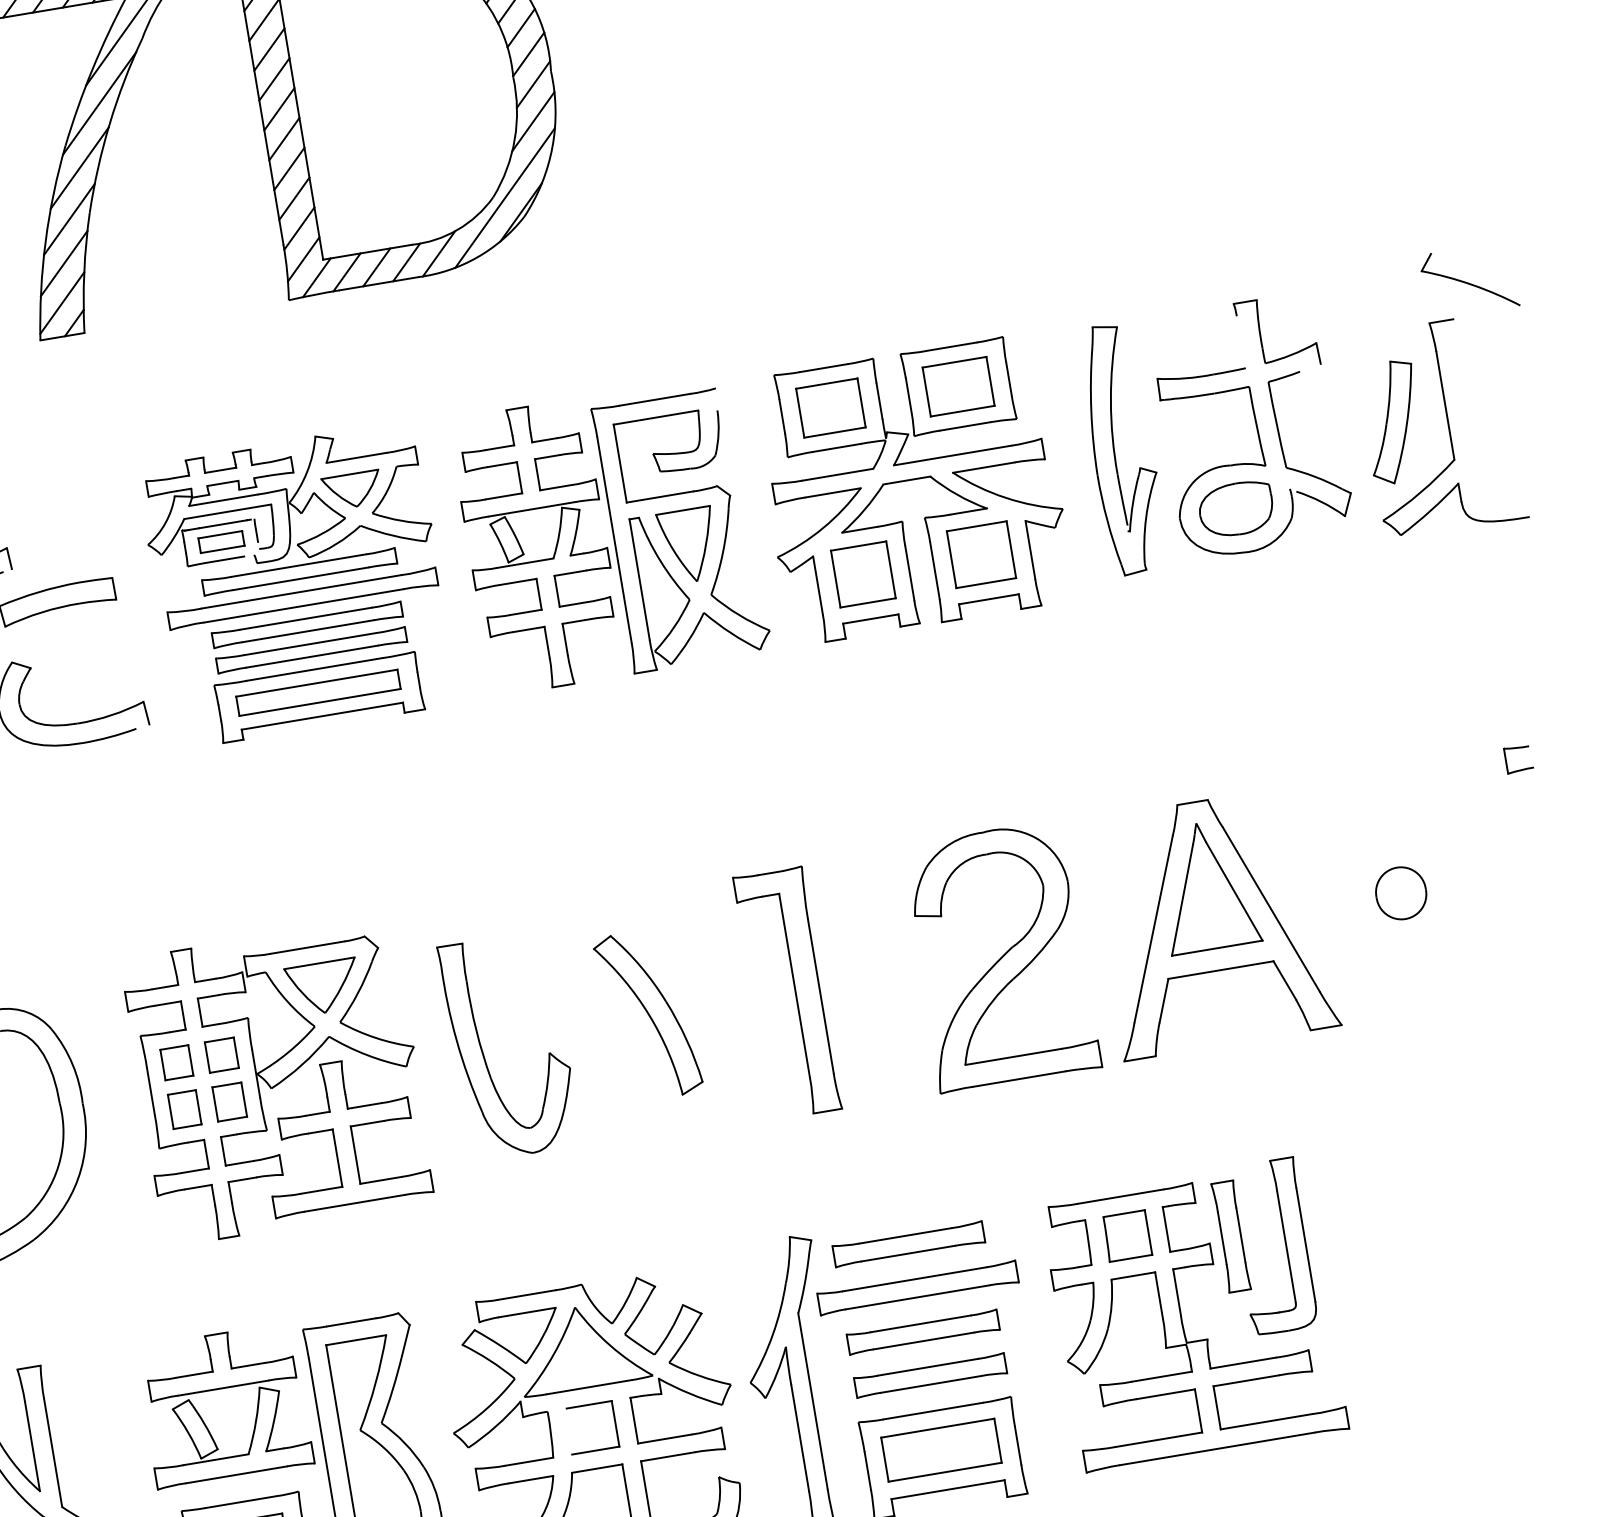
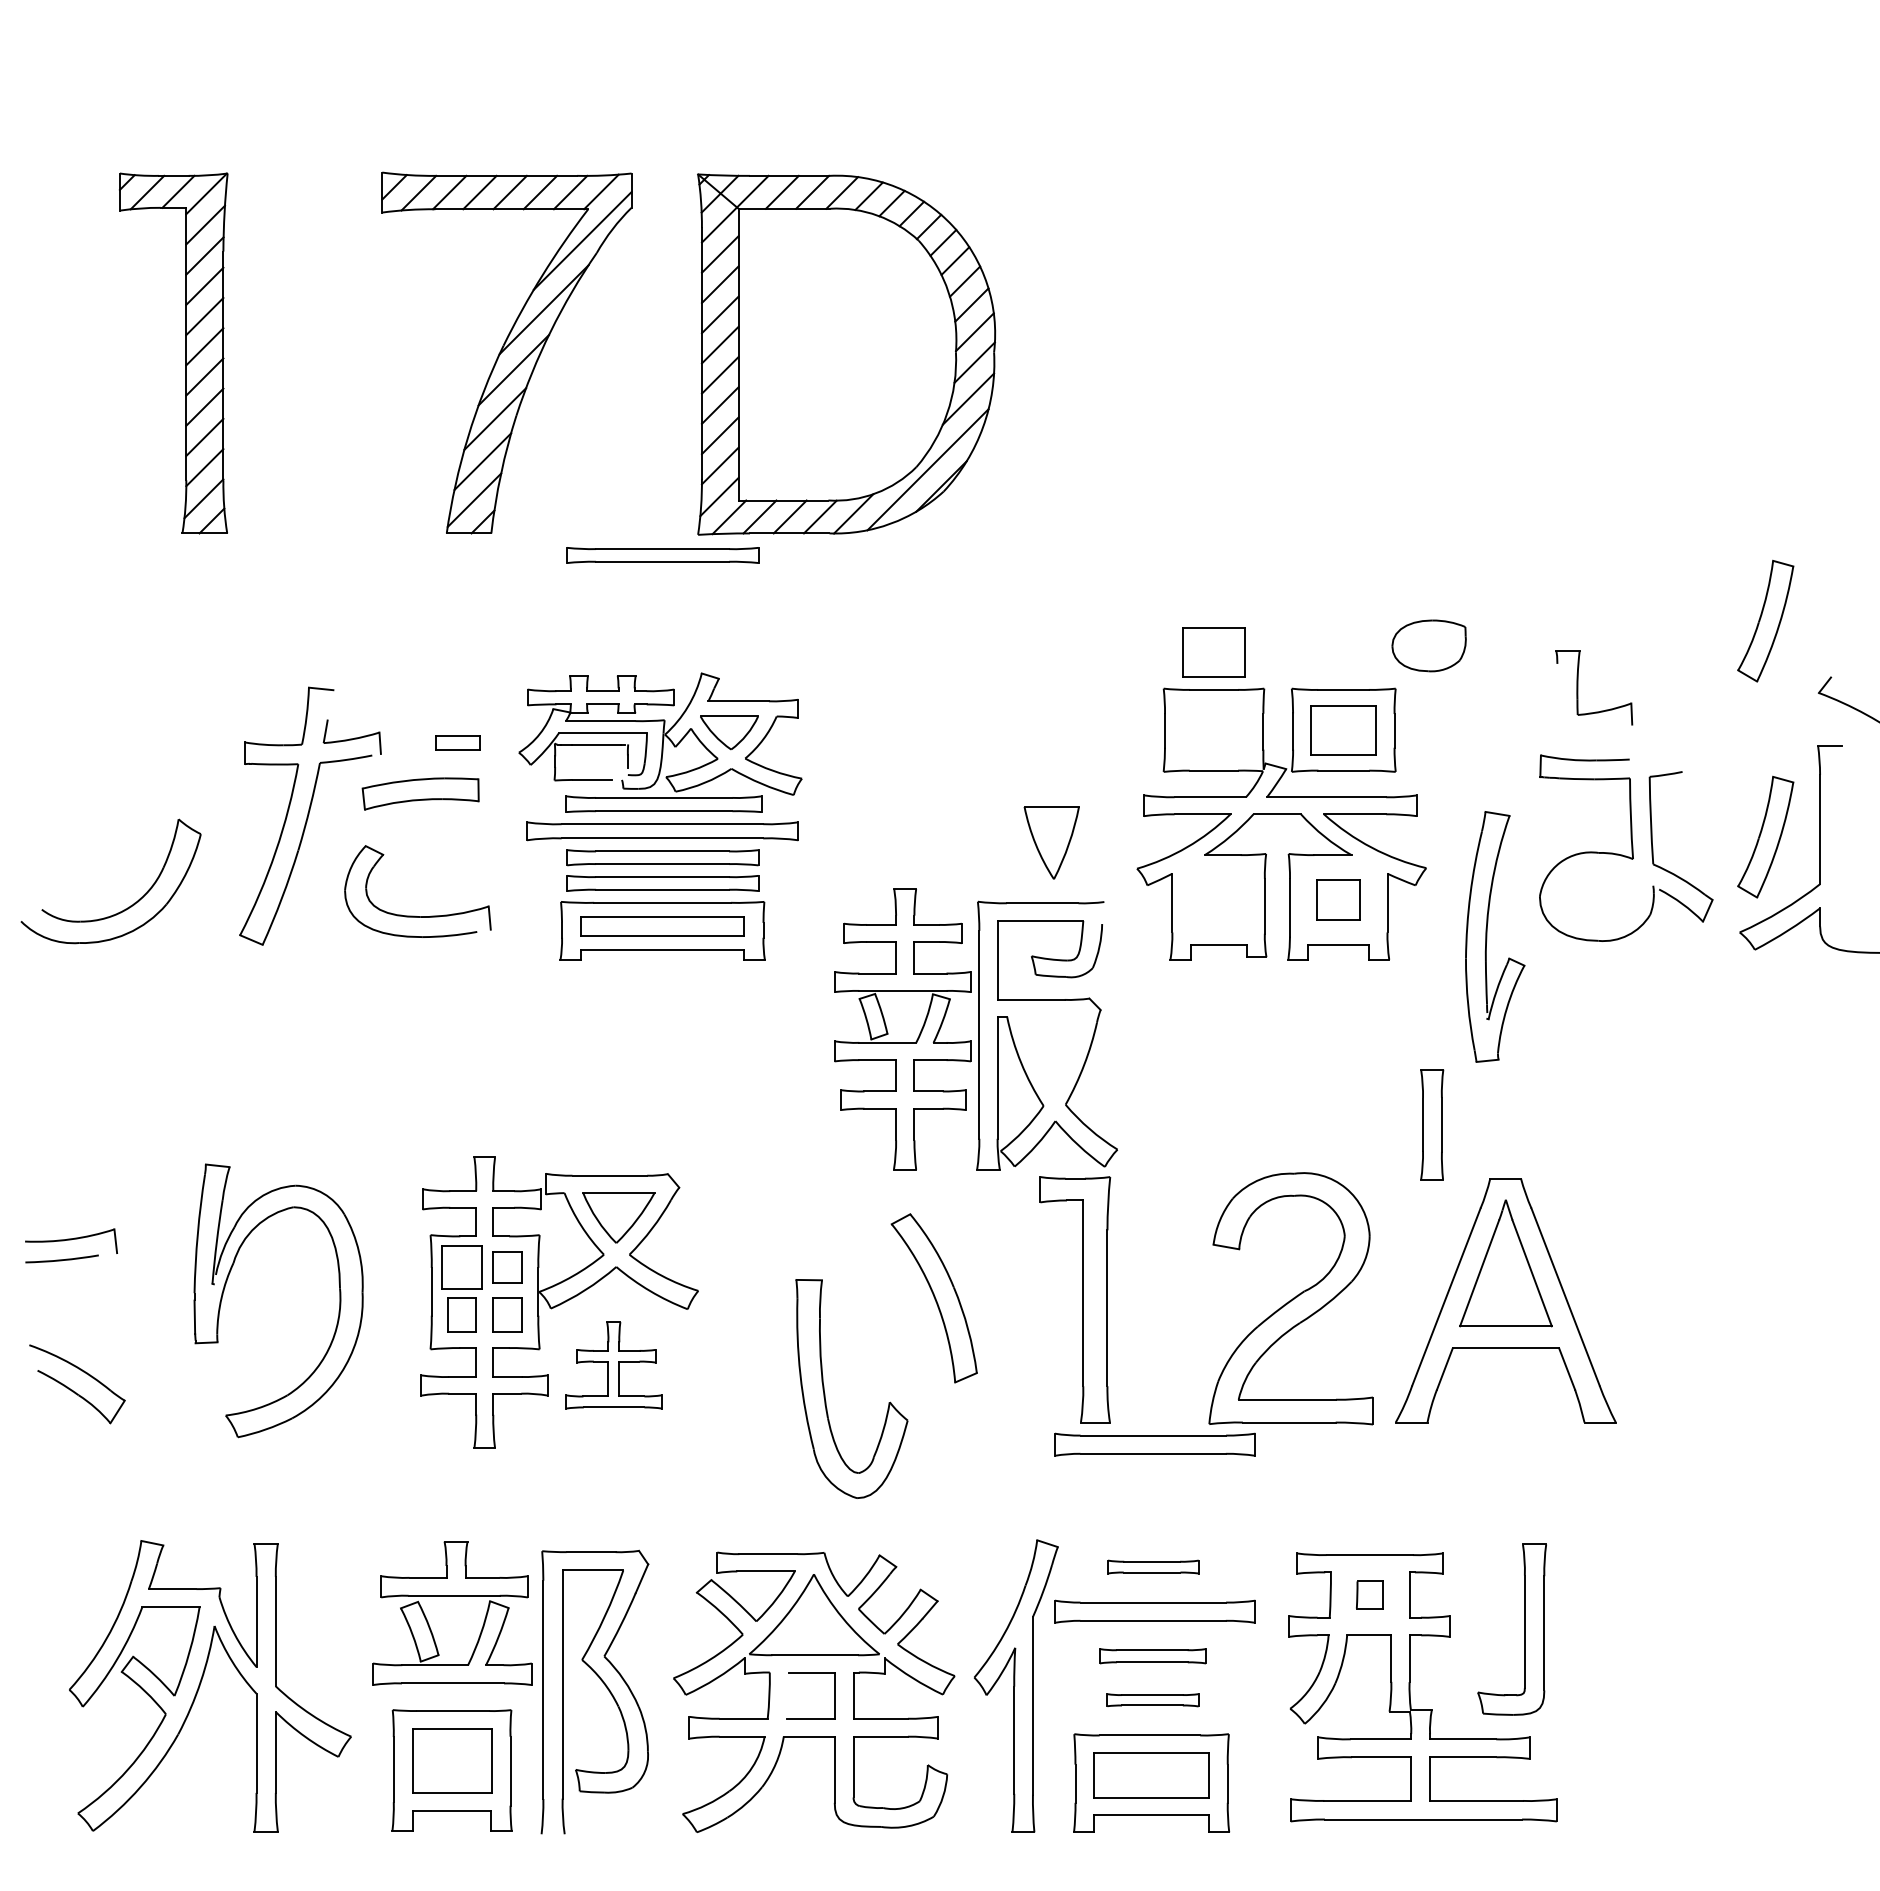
part: (1356, 208) -> (1765, 620), added
part: (257, 326) -> (662, 555), added
part: (1261, 336) -> (1578, 687), moved
part: (830, 408) -> (1213, 652), moved
part: (1115, 449) -> (1487, 936), moved
part: (1235, 508) -> (1428, 645), moved
part: (609, 535) -> (975, 1029), moved
part: (221, 541) -> (457, 742), moved
part: (981, 554) -> (1338, 899), size x0.7
part: (862, 574) -> (1218, 899), removed
part: (1516, 749) -> (1833, 1179), removed
part: (1401, 893) -> (1696, 1302), removed
part: (484, 1054) -> (825, 1393), moved
part: (176, 1062) -> (461, 1267), size x1.4
part: (889, 1123) -> (1154, 1444), added
part: (342, 1134) -> (613, 1365), size x0.6
part: (1126, 1235) -> (1369, 1594), size x0.6
part: (1231, 1236) -> (1432, 1124), moved
part: (908, 1243) -> (1153, 1566), size x0.6
part: (922, 1332) -> (1152, 1656), size x0.7
part: (930, 1376) -> (1152, 1700), size x0.6

